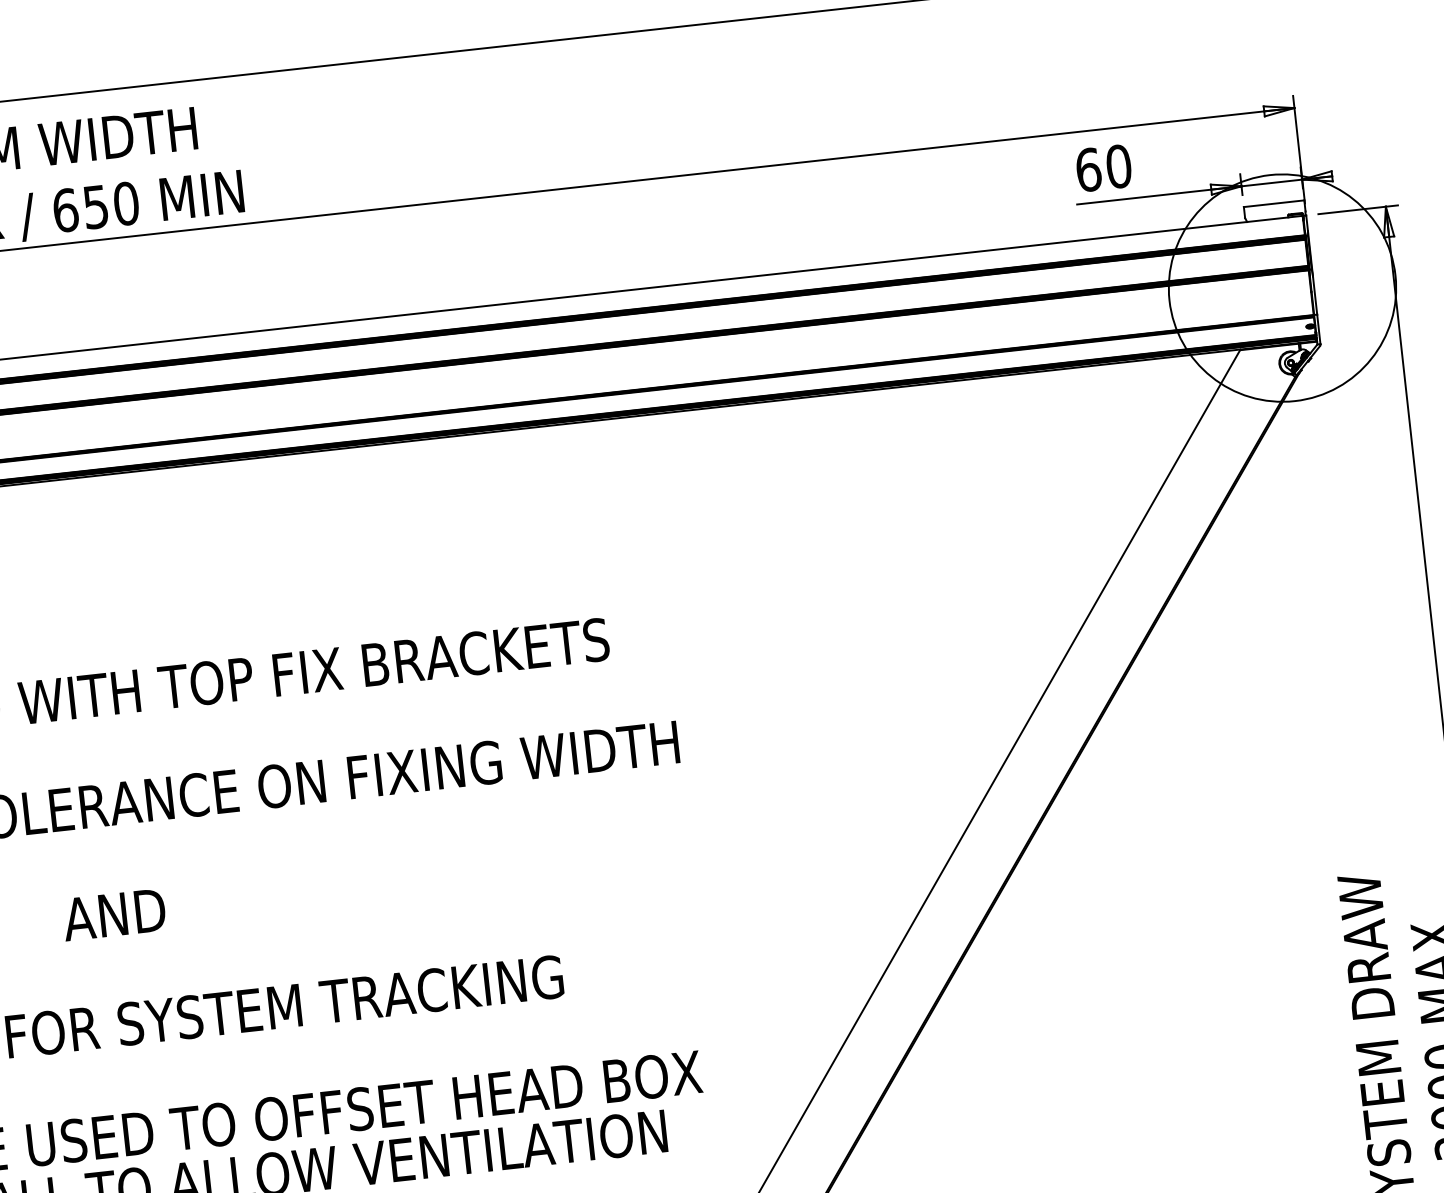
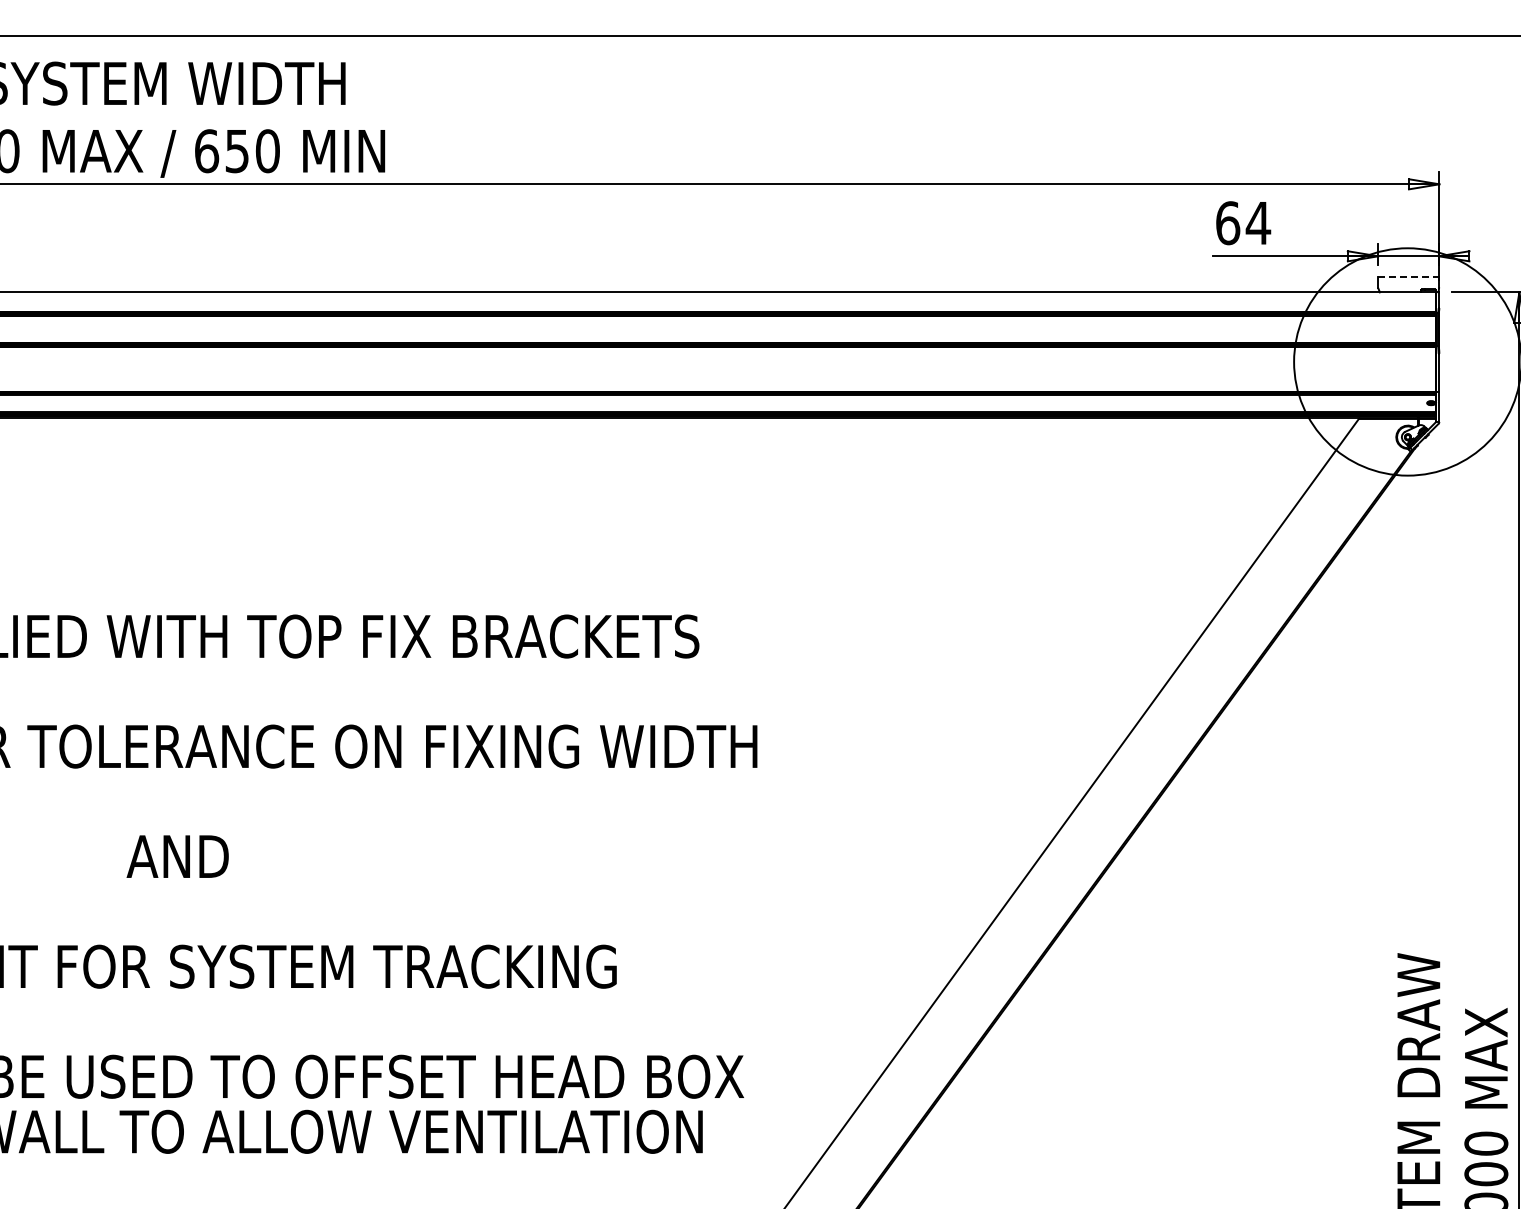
text: (1118, 166) -> (1258, 223), 60 -> 64
line: (1274, 203) -> (1409, 277), solid -> dashed

